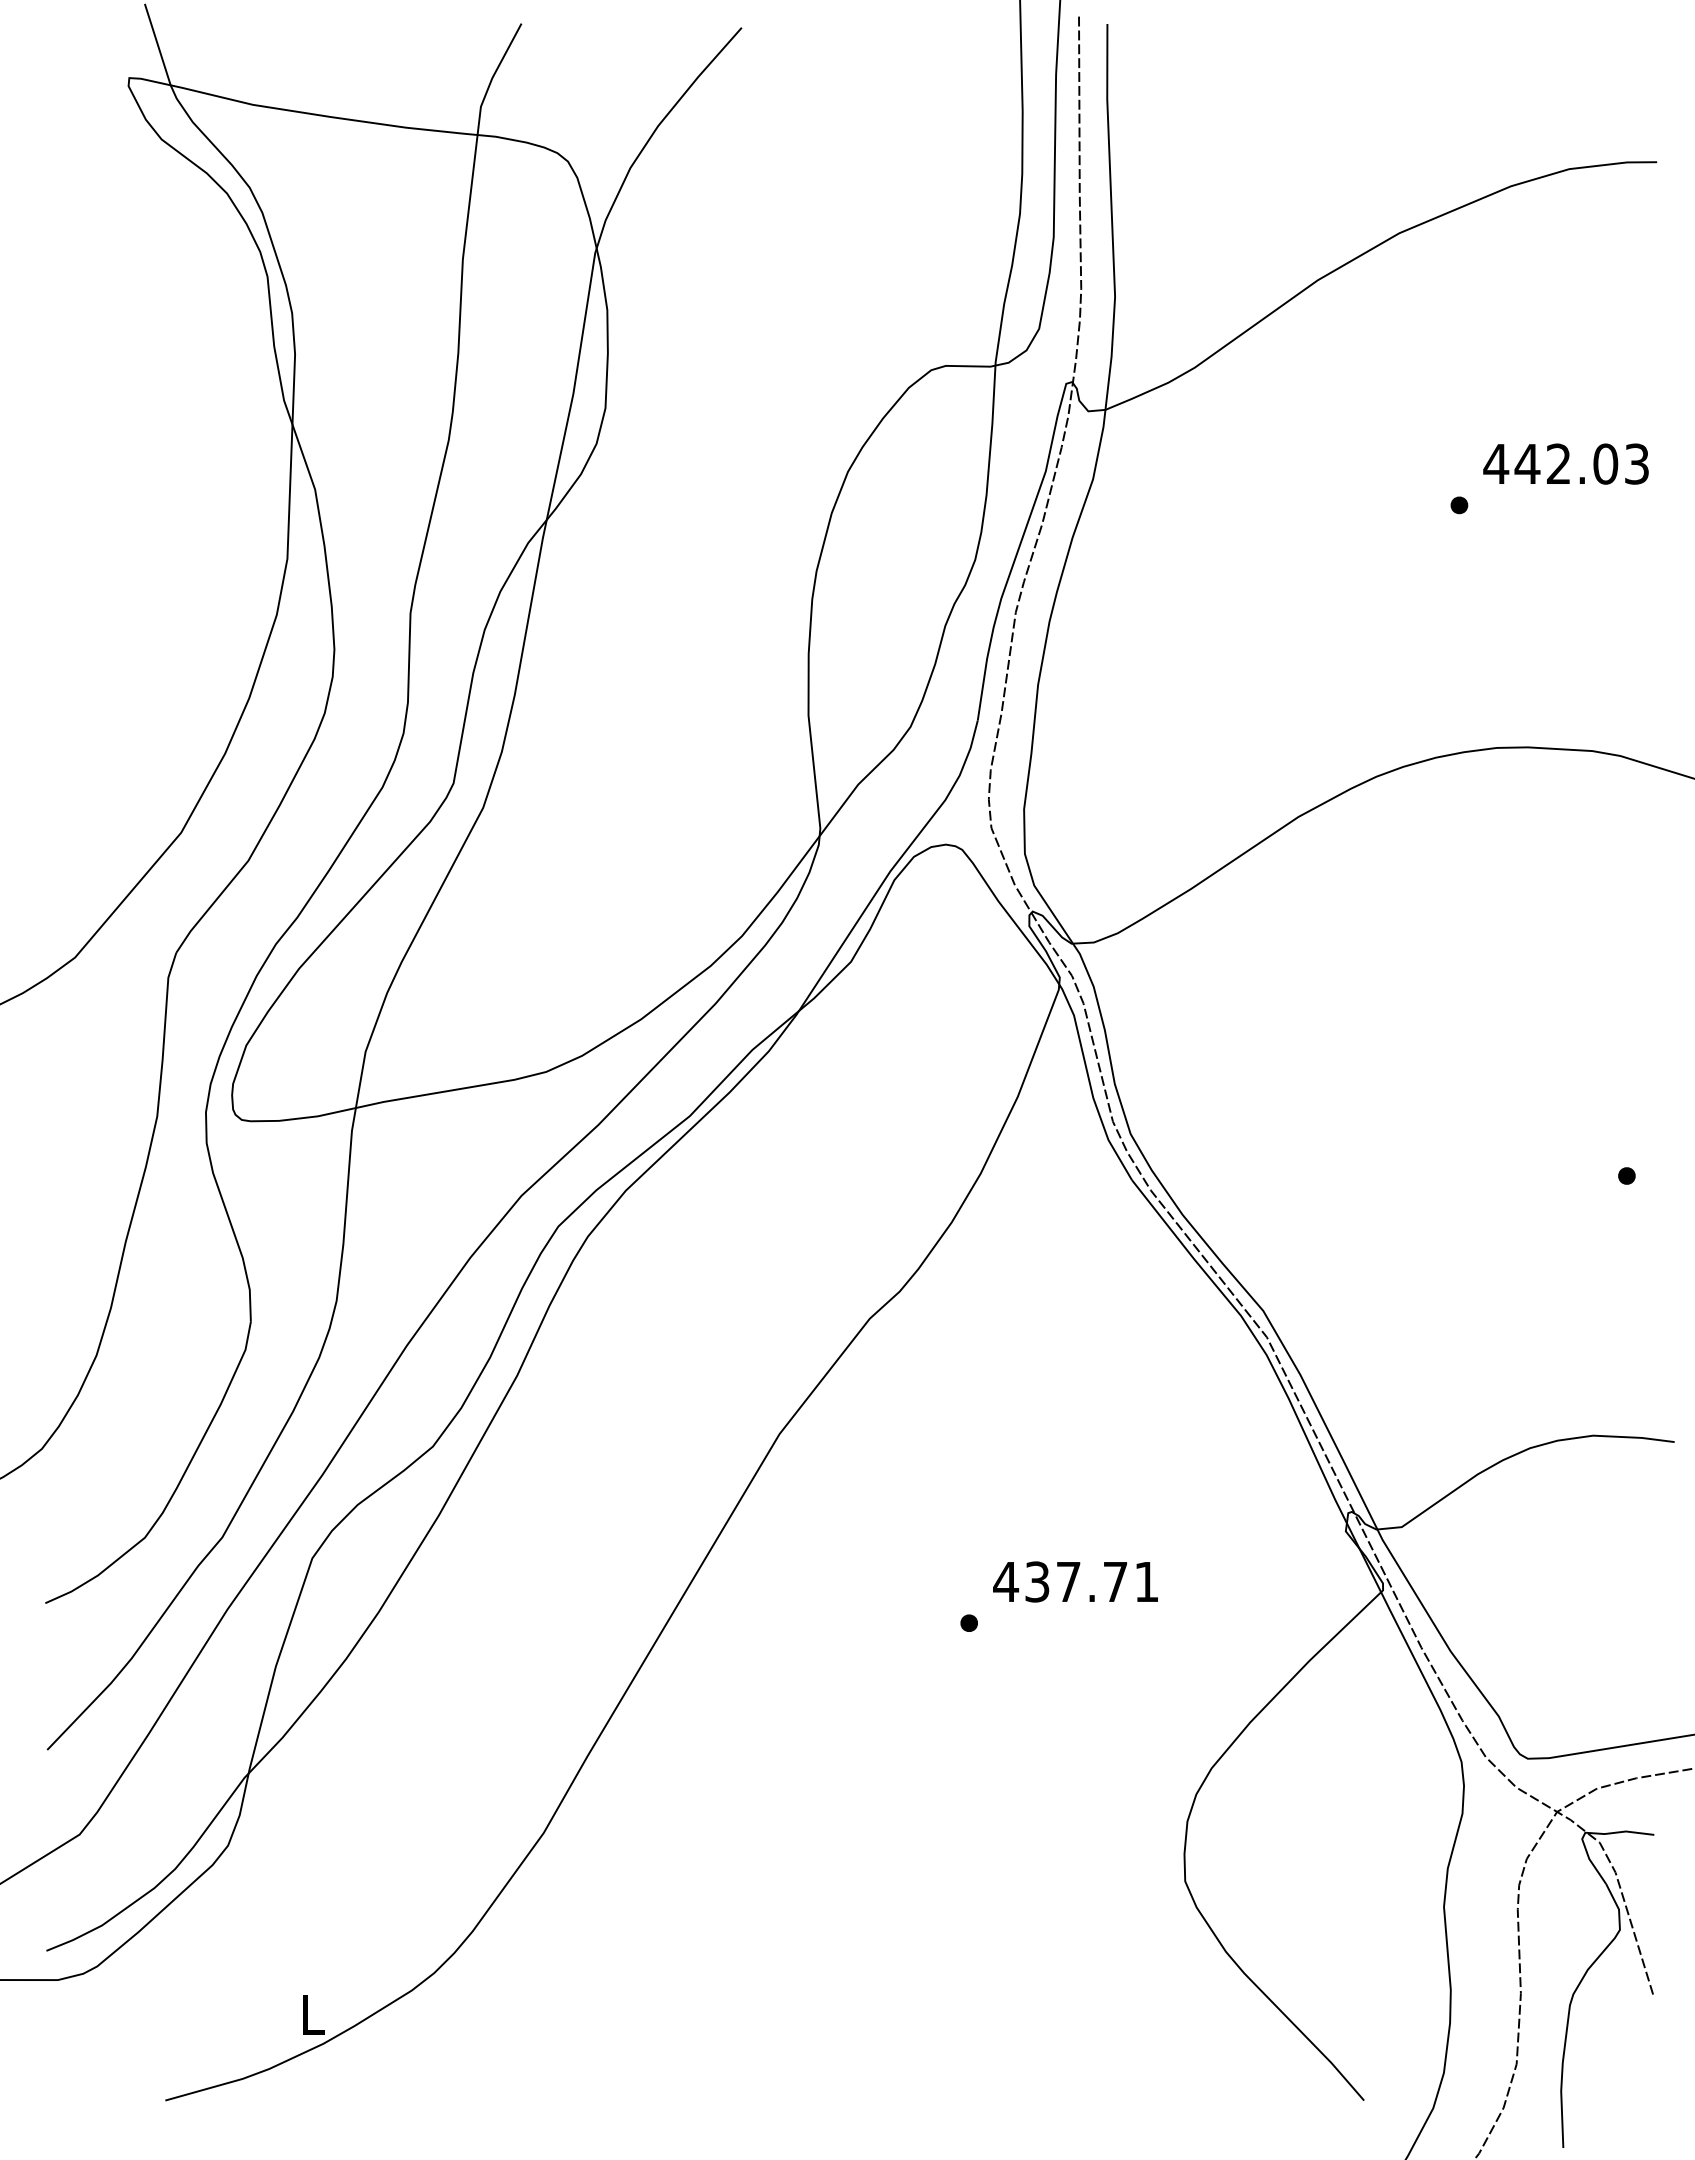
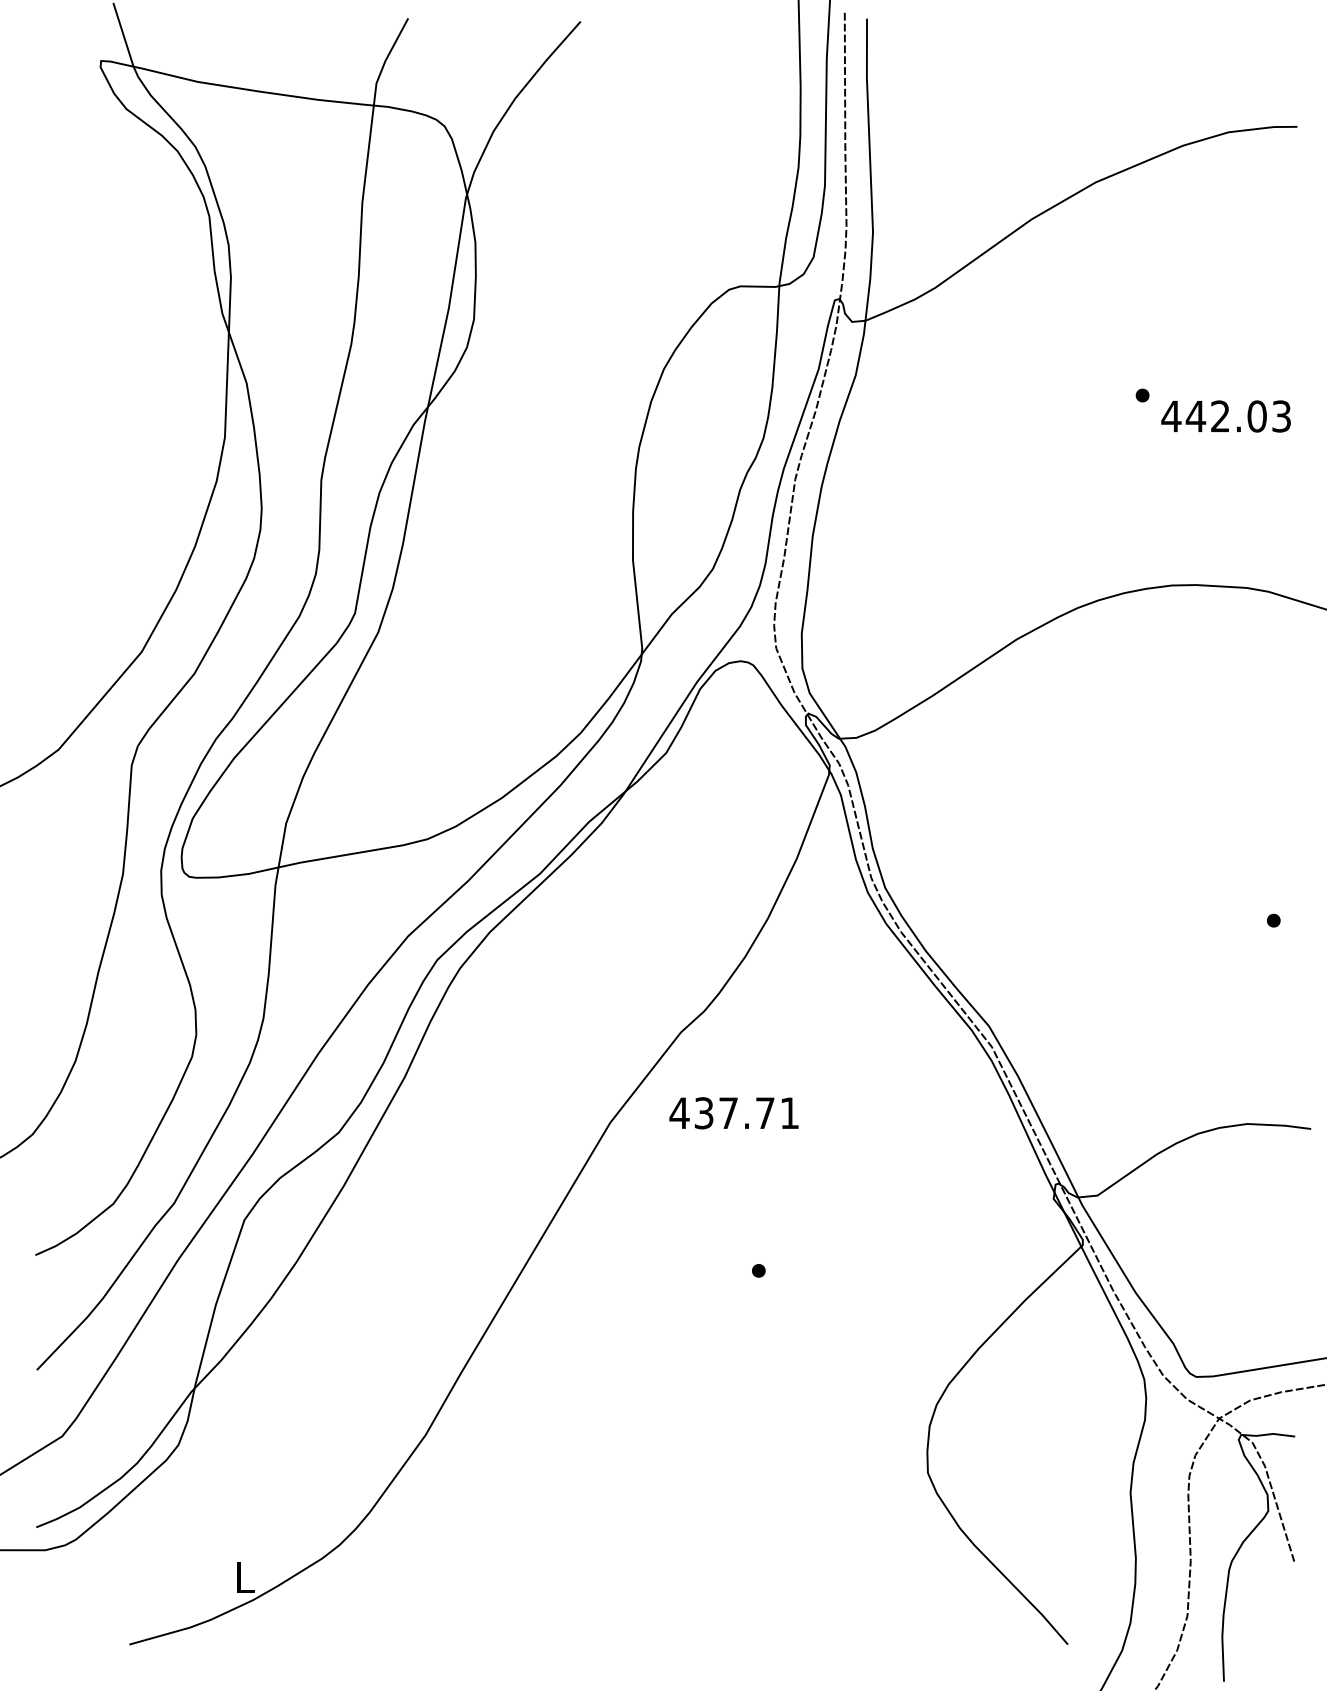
text: (1565, 463) -> (1225, 416), moved
text: (1075, 1581) -> (733, 1112), moved

